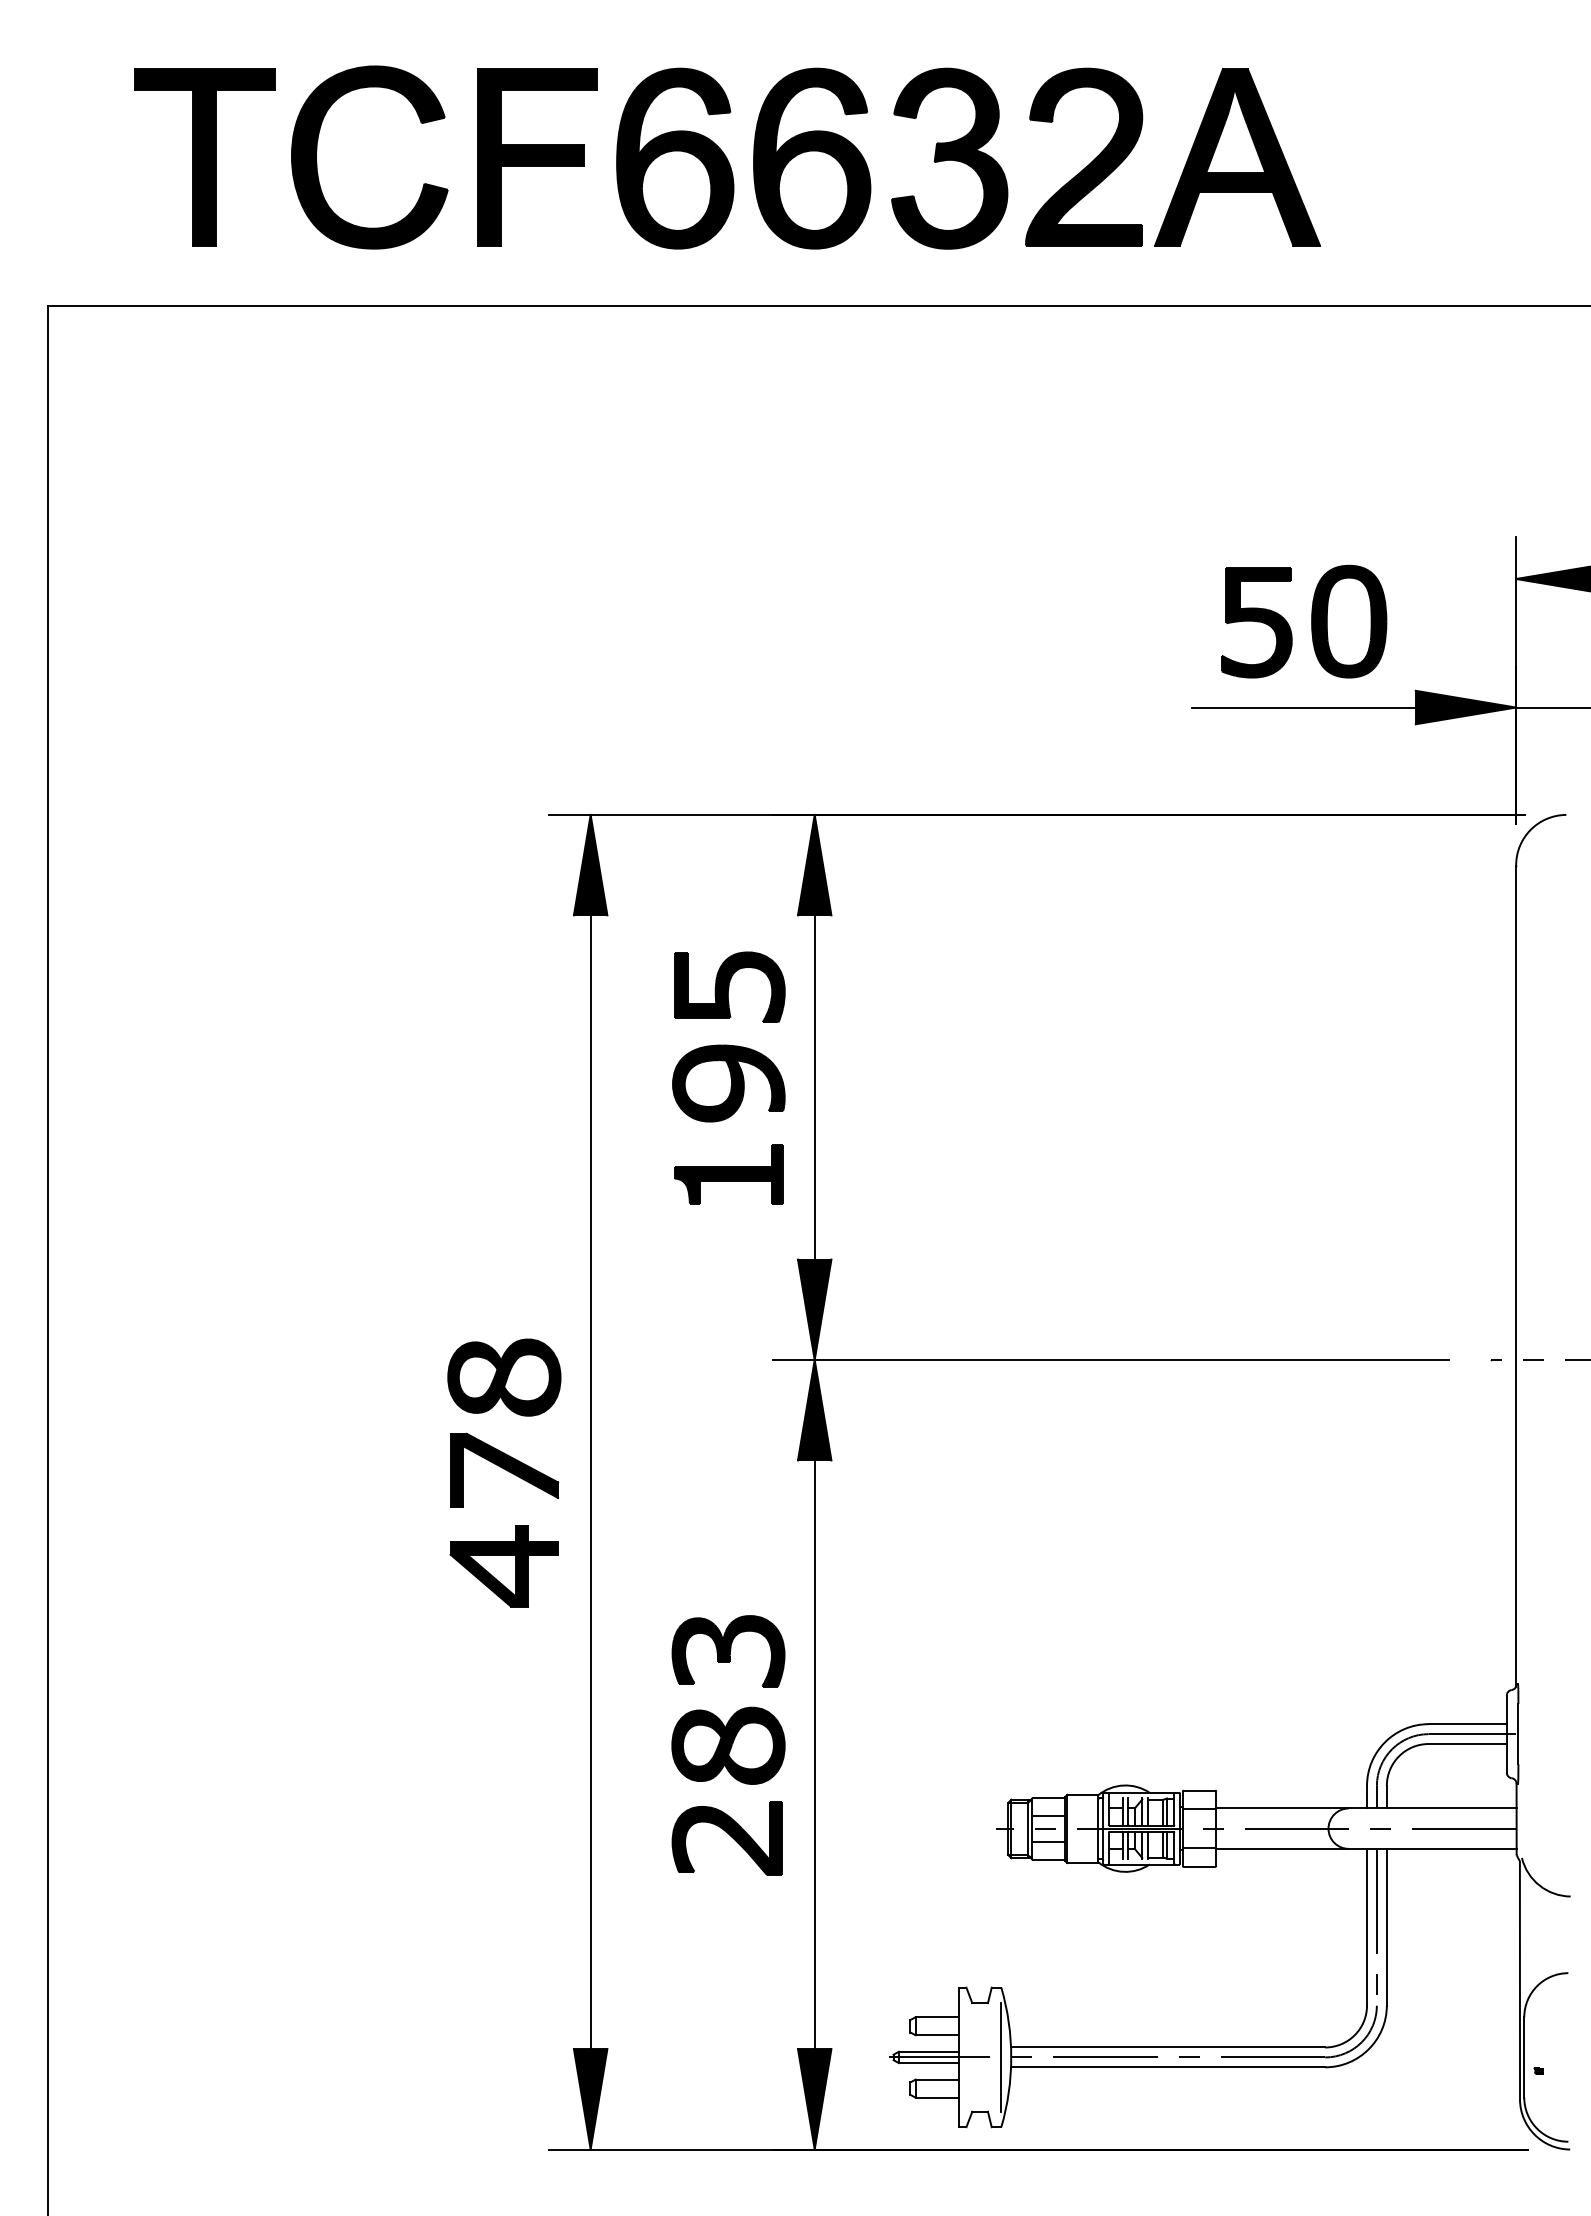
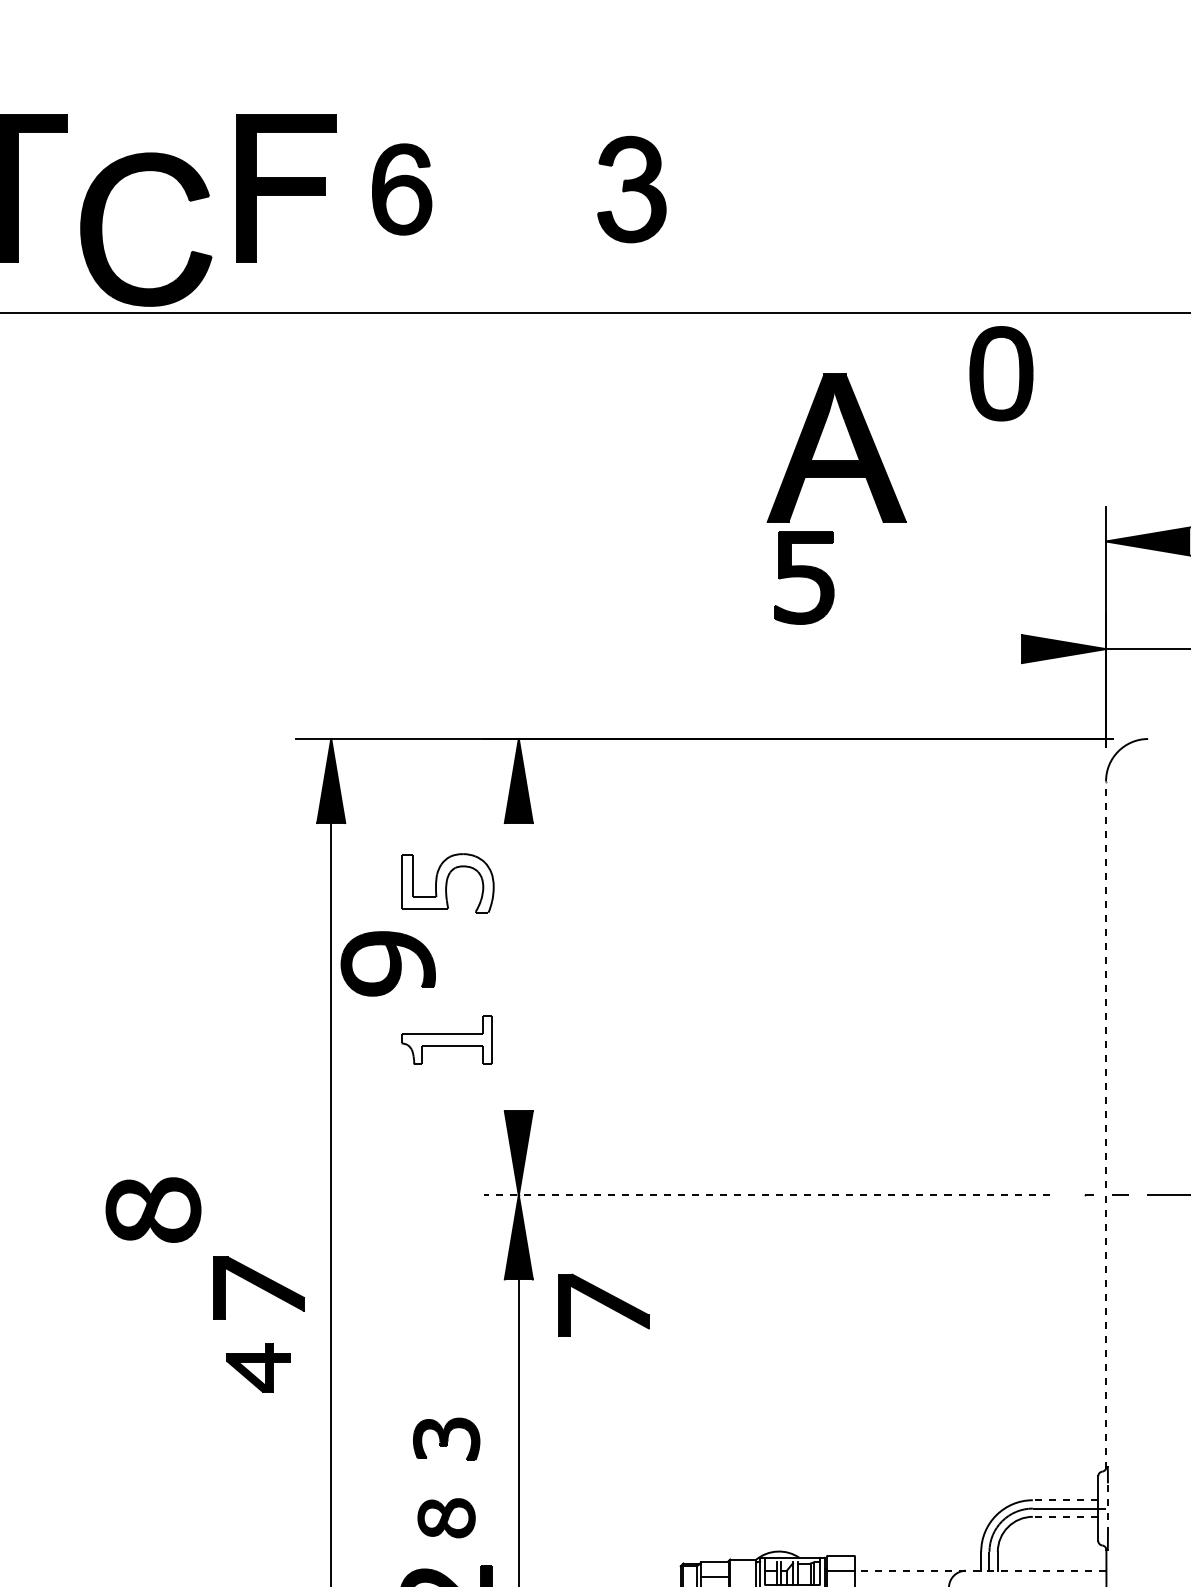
part: (1237, 157) -> (836, 448), moved
part: (675, 158) -> (402, 189), size x0.6
part: (812, 158) -> (516, 189), removed
part: (949, 158) -> (631, 189), size x0.7
part: (317, 162) -> (102, 233), moved
part: (1090, 162) -> (749, 192), removed
part: (1349, 621) -> (1001, 373), moved
part: (1256, 622) -> (804, 577), moved
line: (1303, 707) -> (928, 649), removed
fill: (729, 987) -> (447, 883), removed
part: (728, 1083) -> (388, 963), moved
line: (814, 1087) -> (518, 967), removed
fill: (728, 1174) -> (446, 1040), removed
line: (1516, 1275) -> (1106, 1124), solid -> dashed
line: (1110, 1360) -> (766, 1195), solid -> dashed
part: (504, 1377) -> (153, 1209), moved
part: (916, 1490) -> (604, 1304), added
part: (503, 1566) -> (258, 1368), size x0.7
part: (728, 1651) -> (446, 1439), size x0.7
line: (1467, 1724) -> (1065, 1500), solid -> dashed
line: (1518, 1733) -> (1108, 1508), solid -> dashed
line: (1467, 1744) -> (1065, 1517), solid -> dashed
part: (728, 1745) -> (446, 1518), size x0.6
line: (1365, 1808) -> (979, 1570), solid -> dashed

